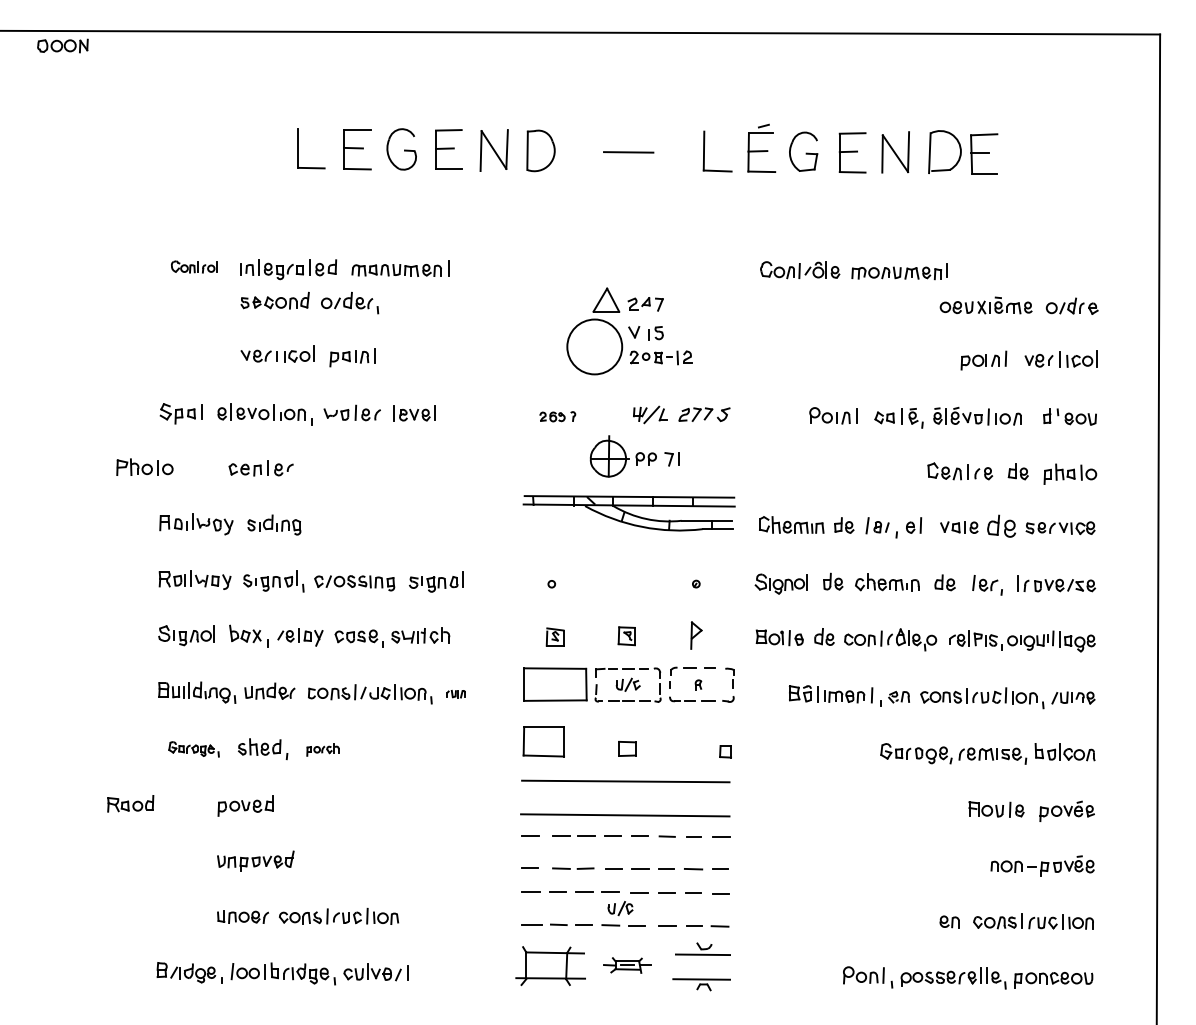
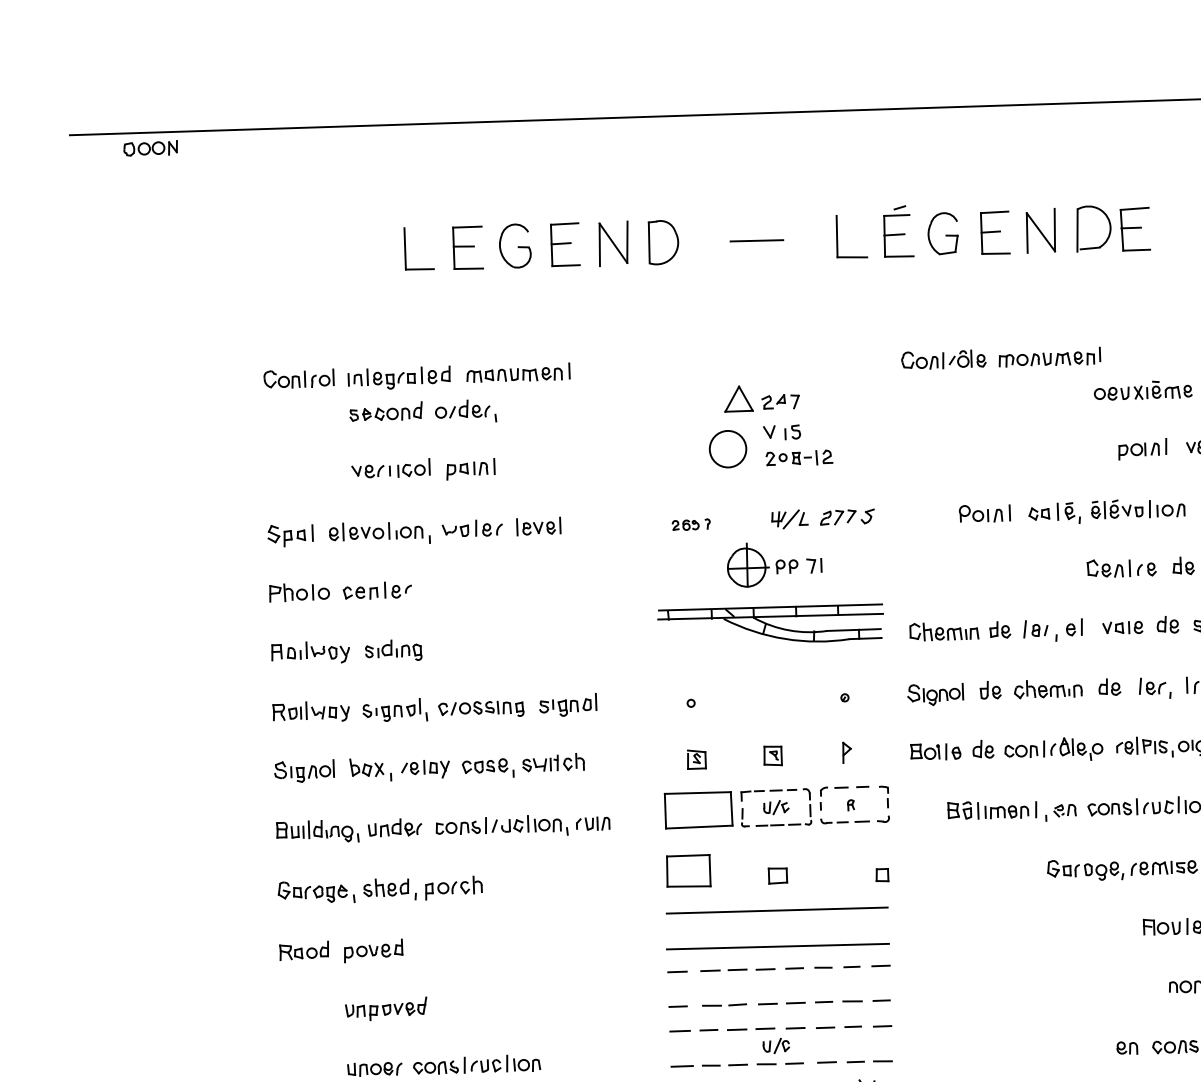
part: (194, 266) -> (299, 378), size x1.43
circle: (594, 346) -> (727, 448), size x0.62
part: (144, 466) -> (298, 591), moved
part: (1001, 525) -> (1167, 624), size x0.71
part: (696, 635) -> (847, 752), size x0.71
part: (455, 693) -> (592, 823), size x1.67
part: (193, 749) -> (315, 892), size x1.43
part: (322, 749) -> (453, 887), size x1.67
part: (130, 803) -> (304, 950), moved

